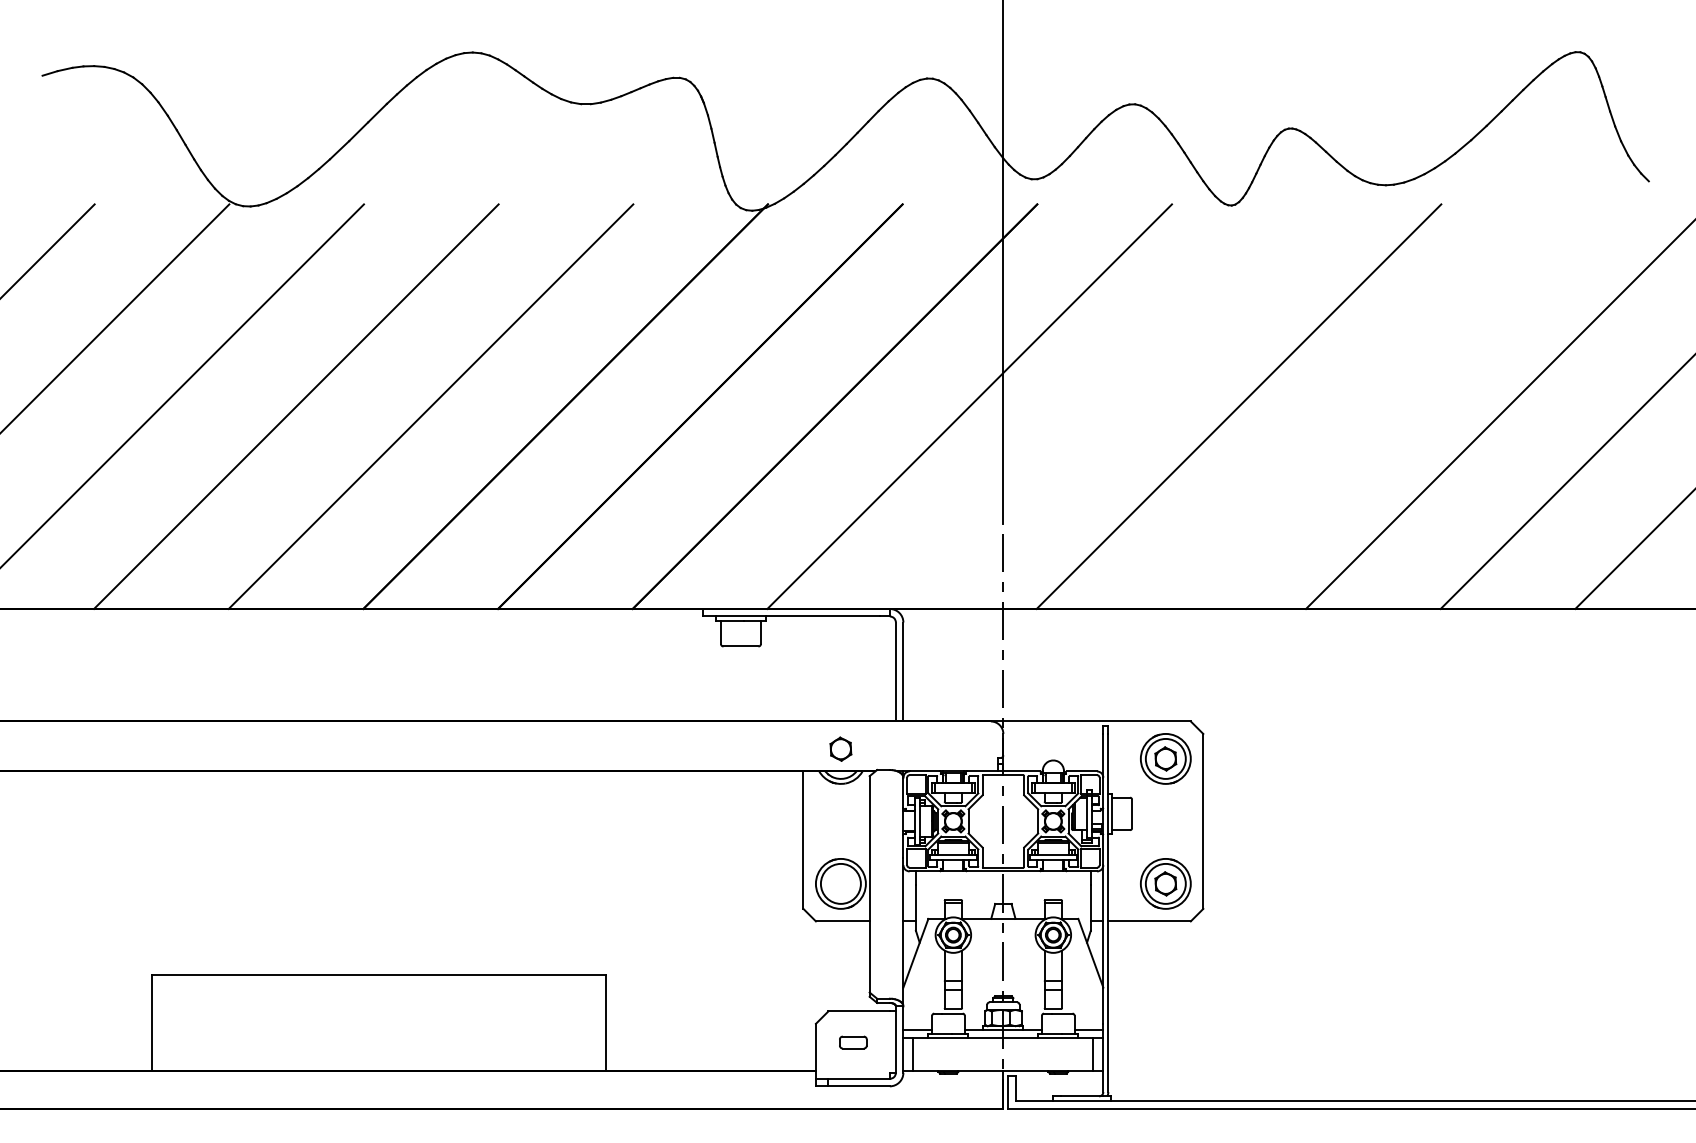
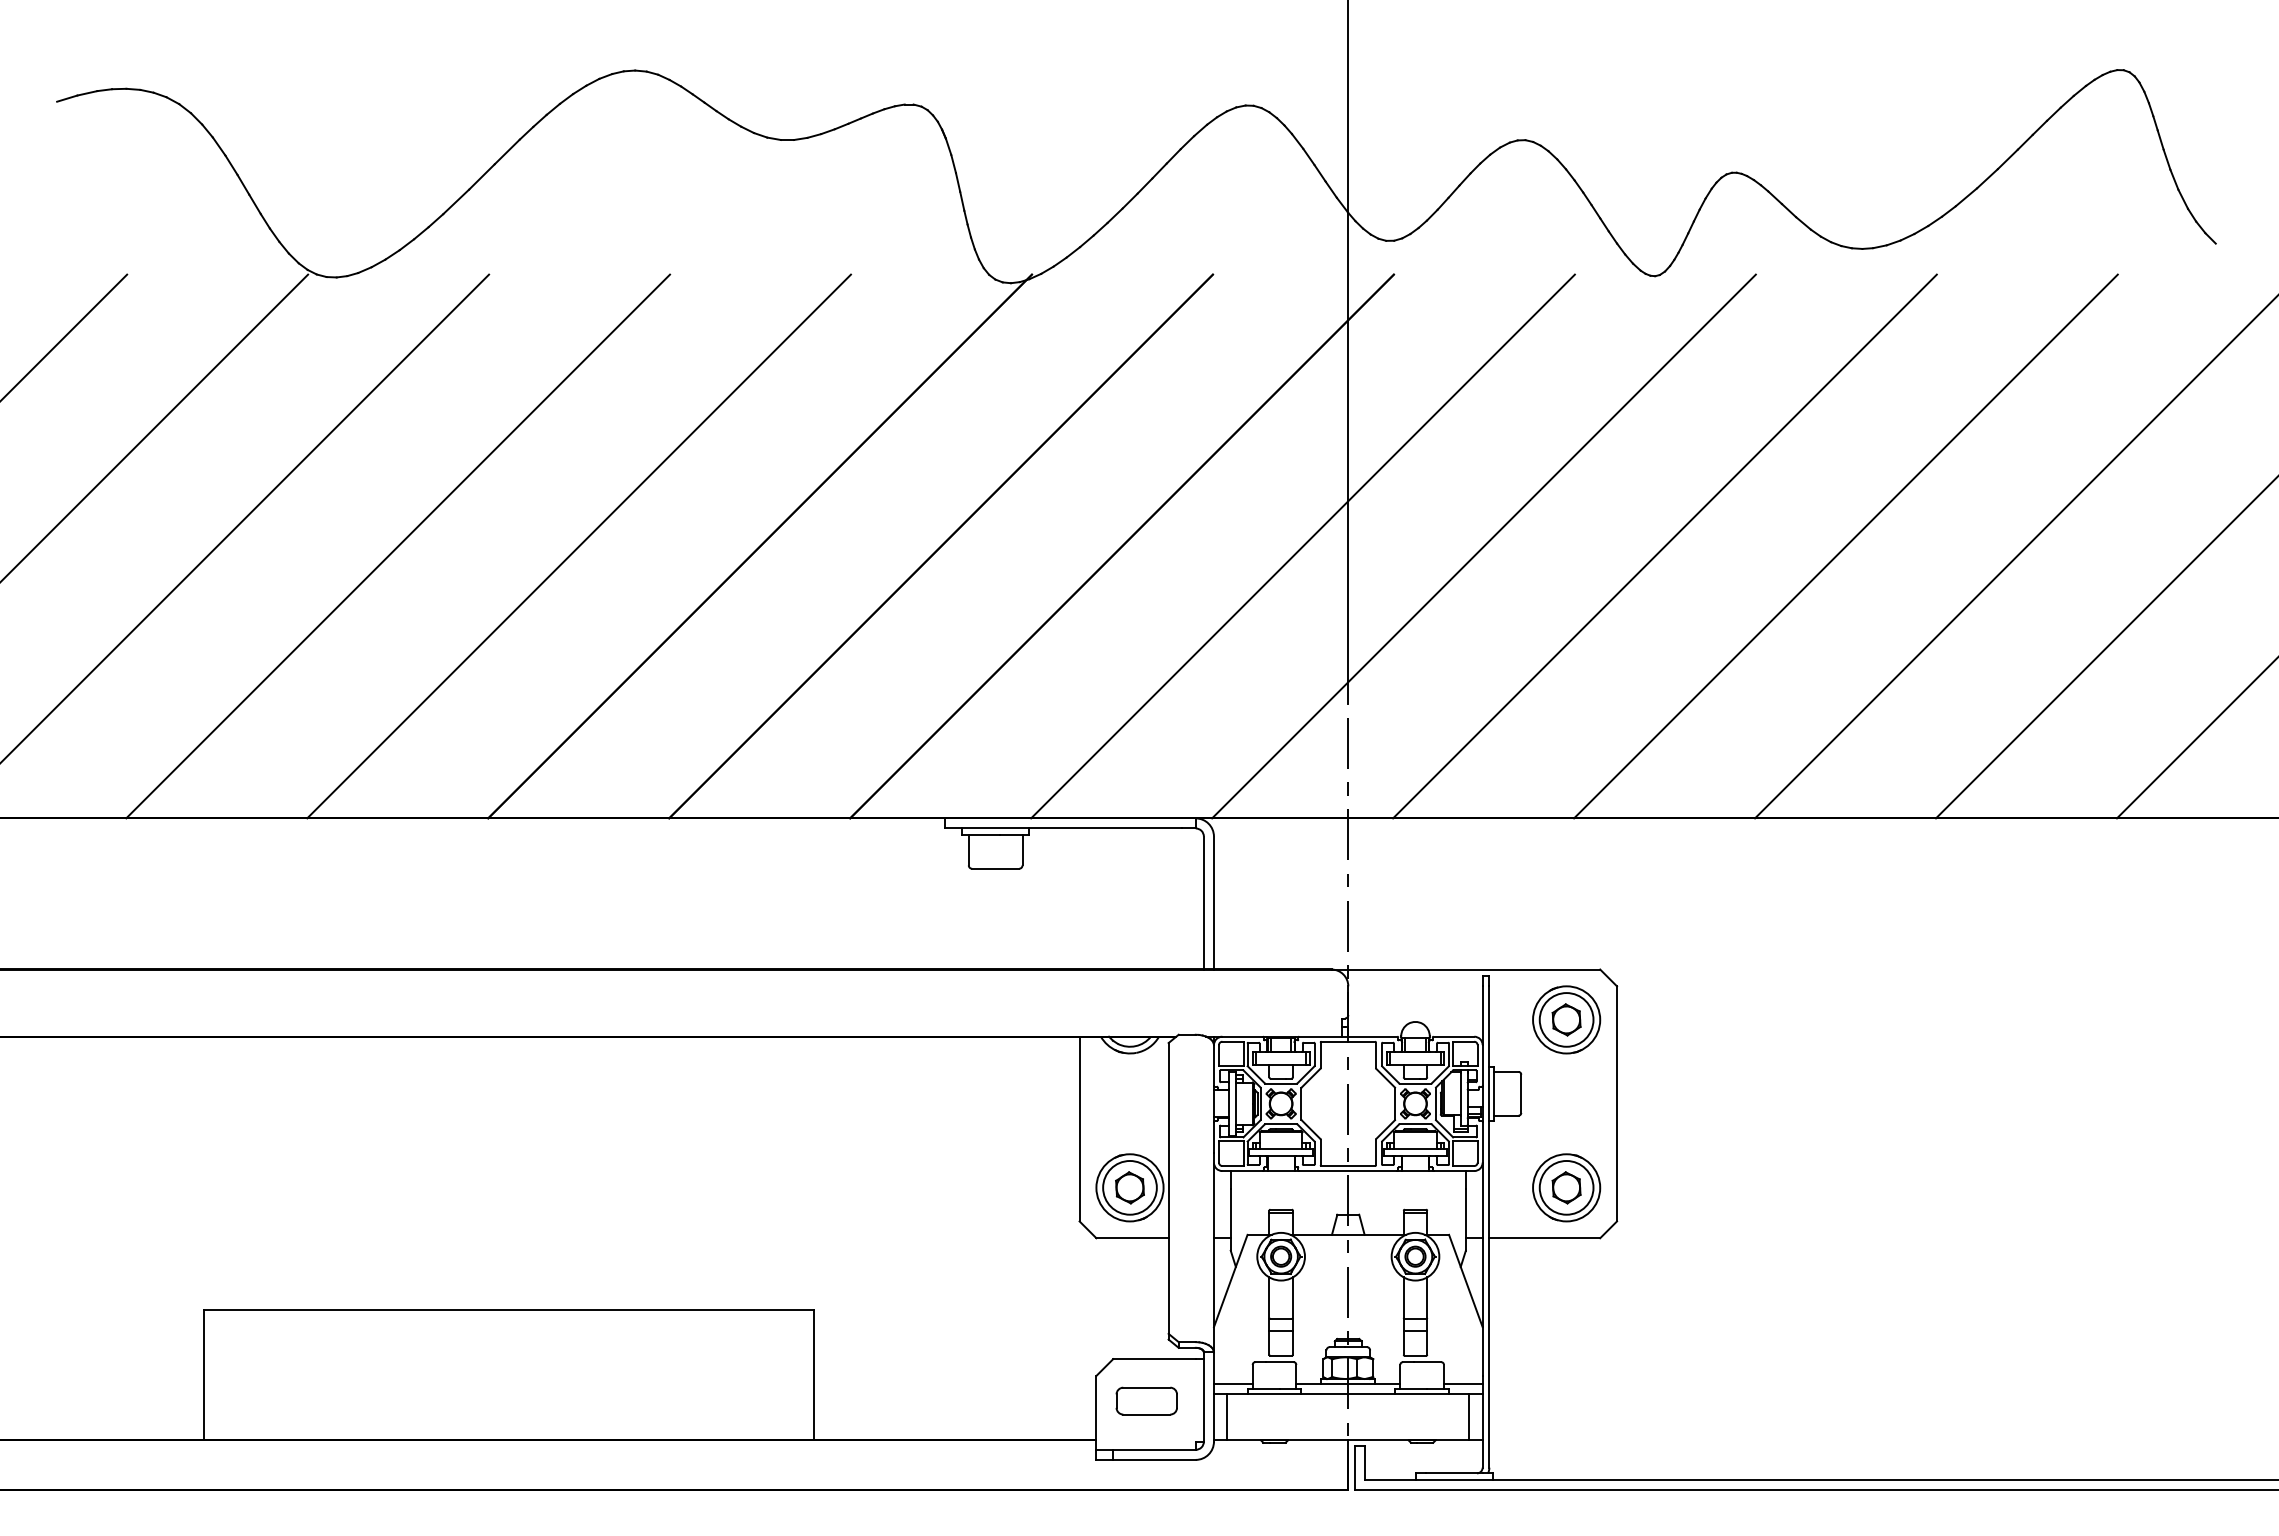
line: (1103, 406) -> (1483, 546), added
line: (1373, 406) -> (1845, 546), added
part: (840, 748) -> (1129, 1187), moved
part: (853, 1042) -> (1146, 1400), size x1.67

